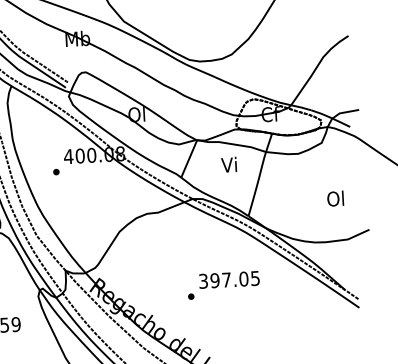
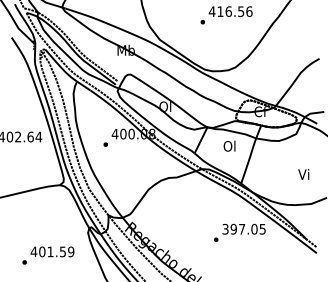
text: (229, 163) -> (229, 145), Vi -> Ol
text: (334, 198) -> (303, 174), Ol -> Vi
text: (223, 284) -> (239, 232), moved

